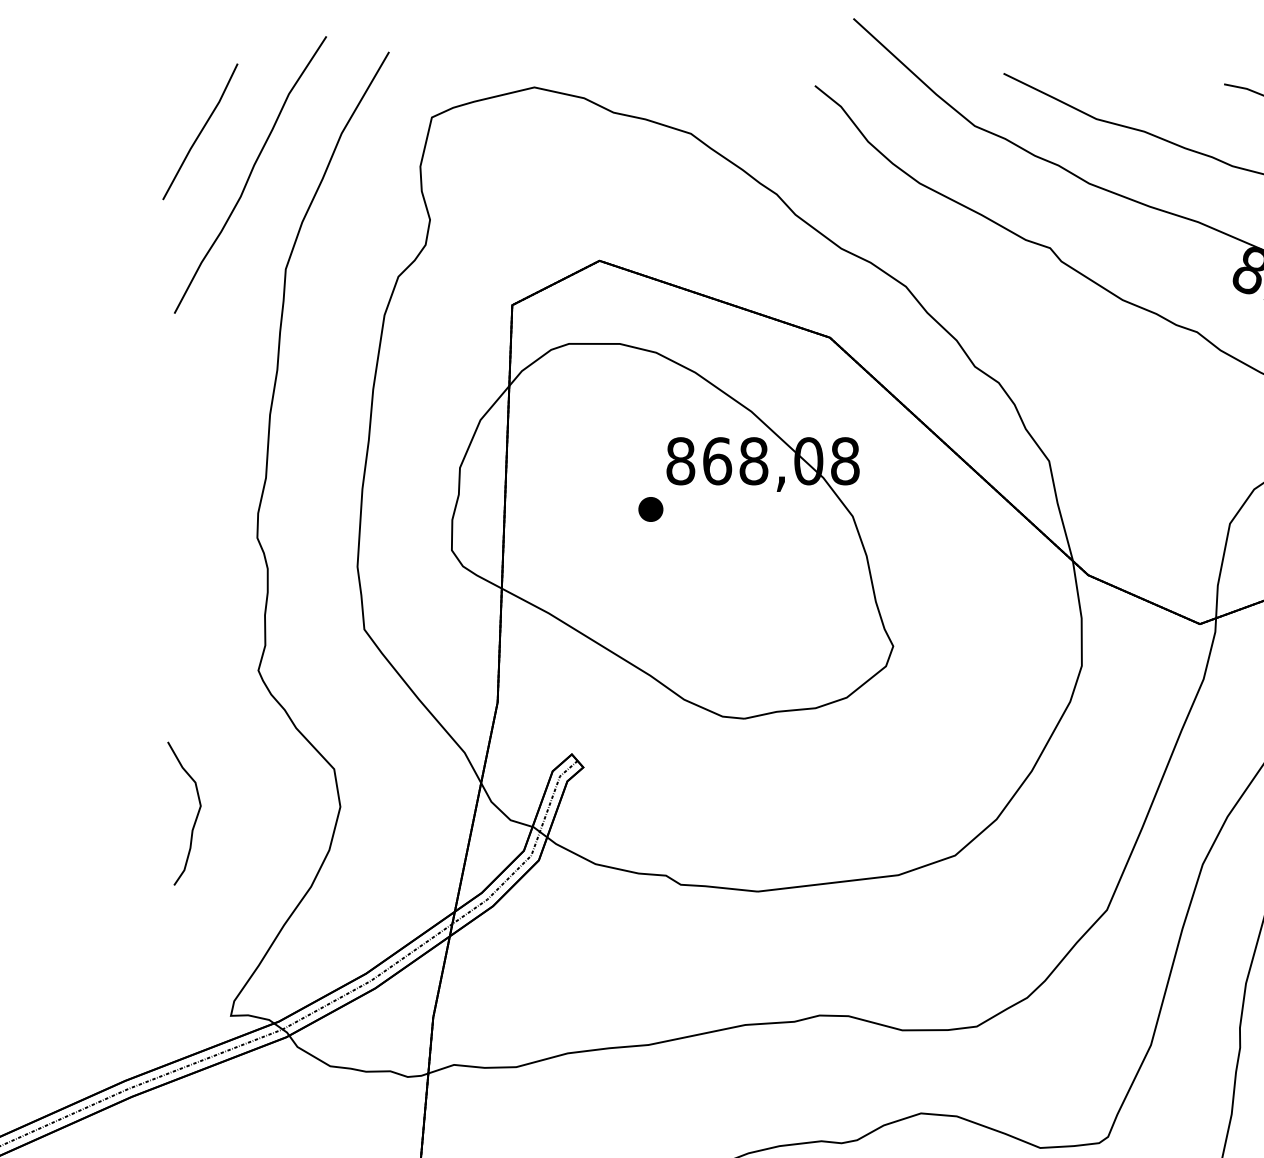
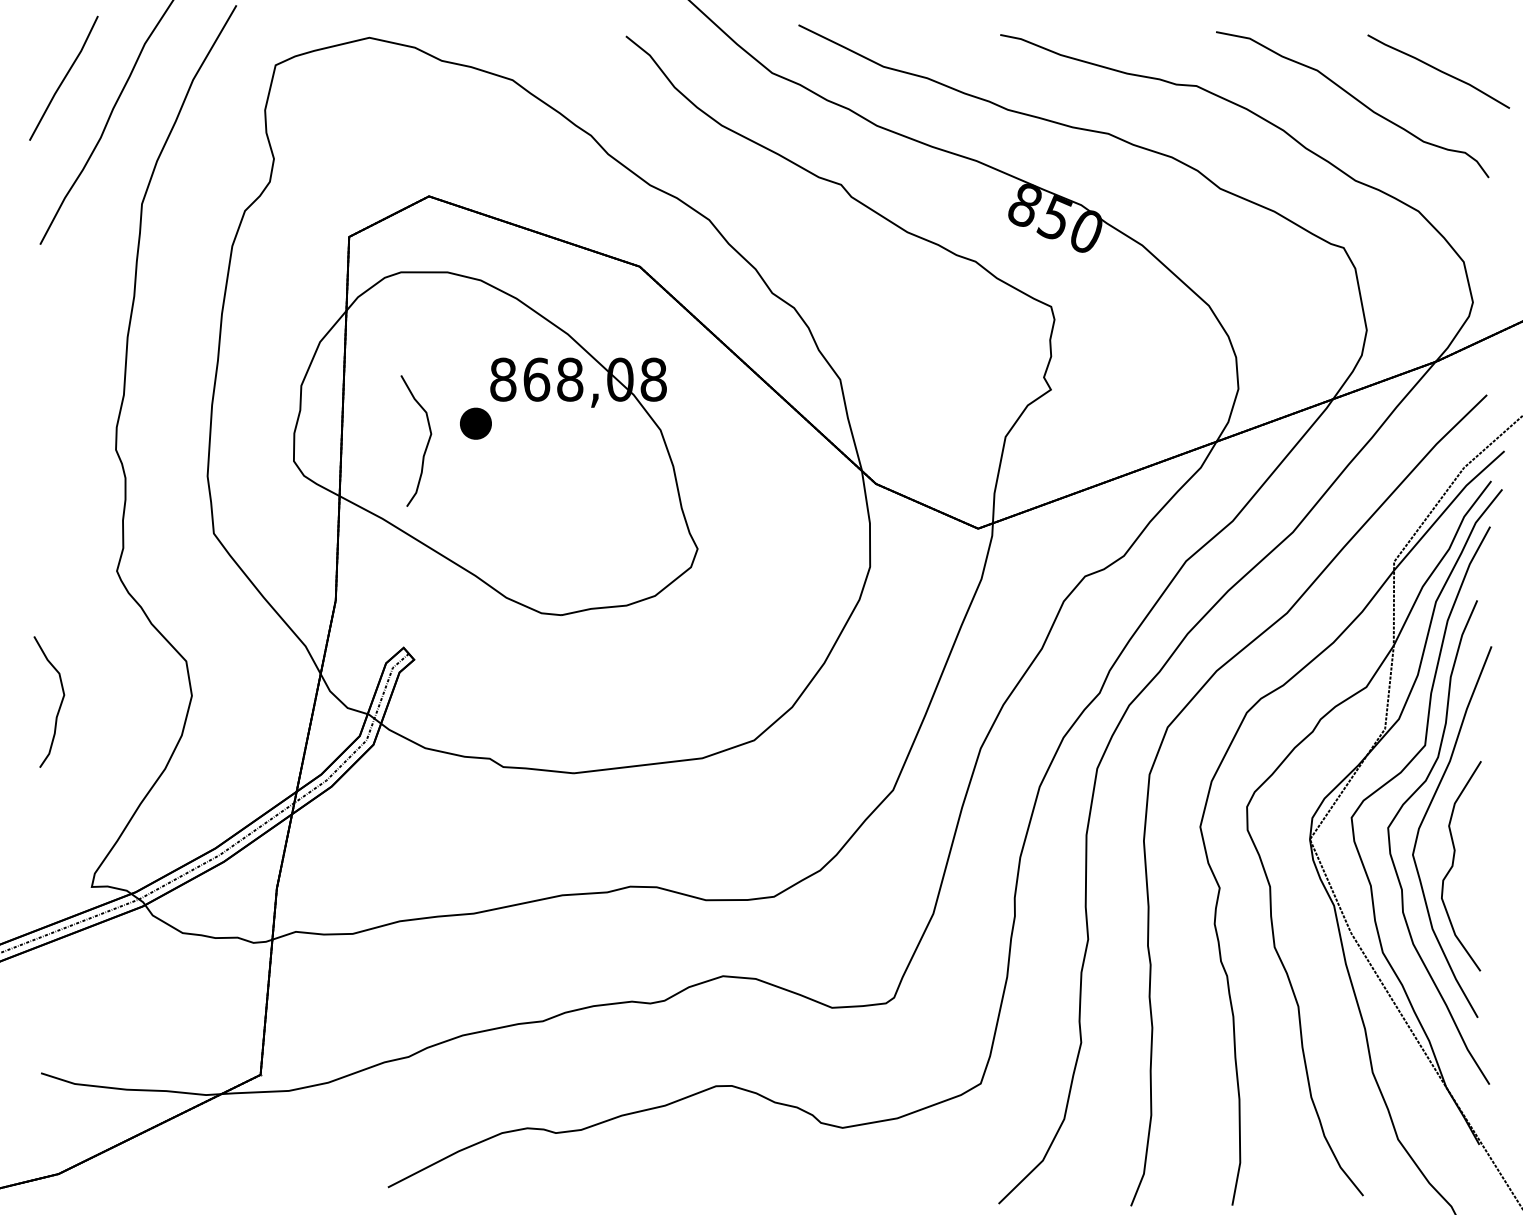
part: (650, 509) -> (475, 423), size x1.4
curve: (596, 532) -> (426, 444), added

